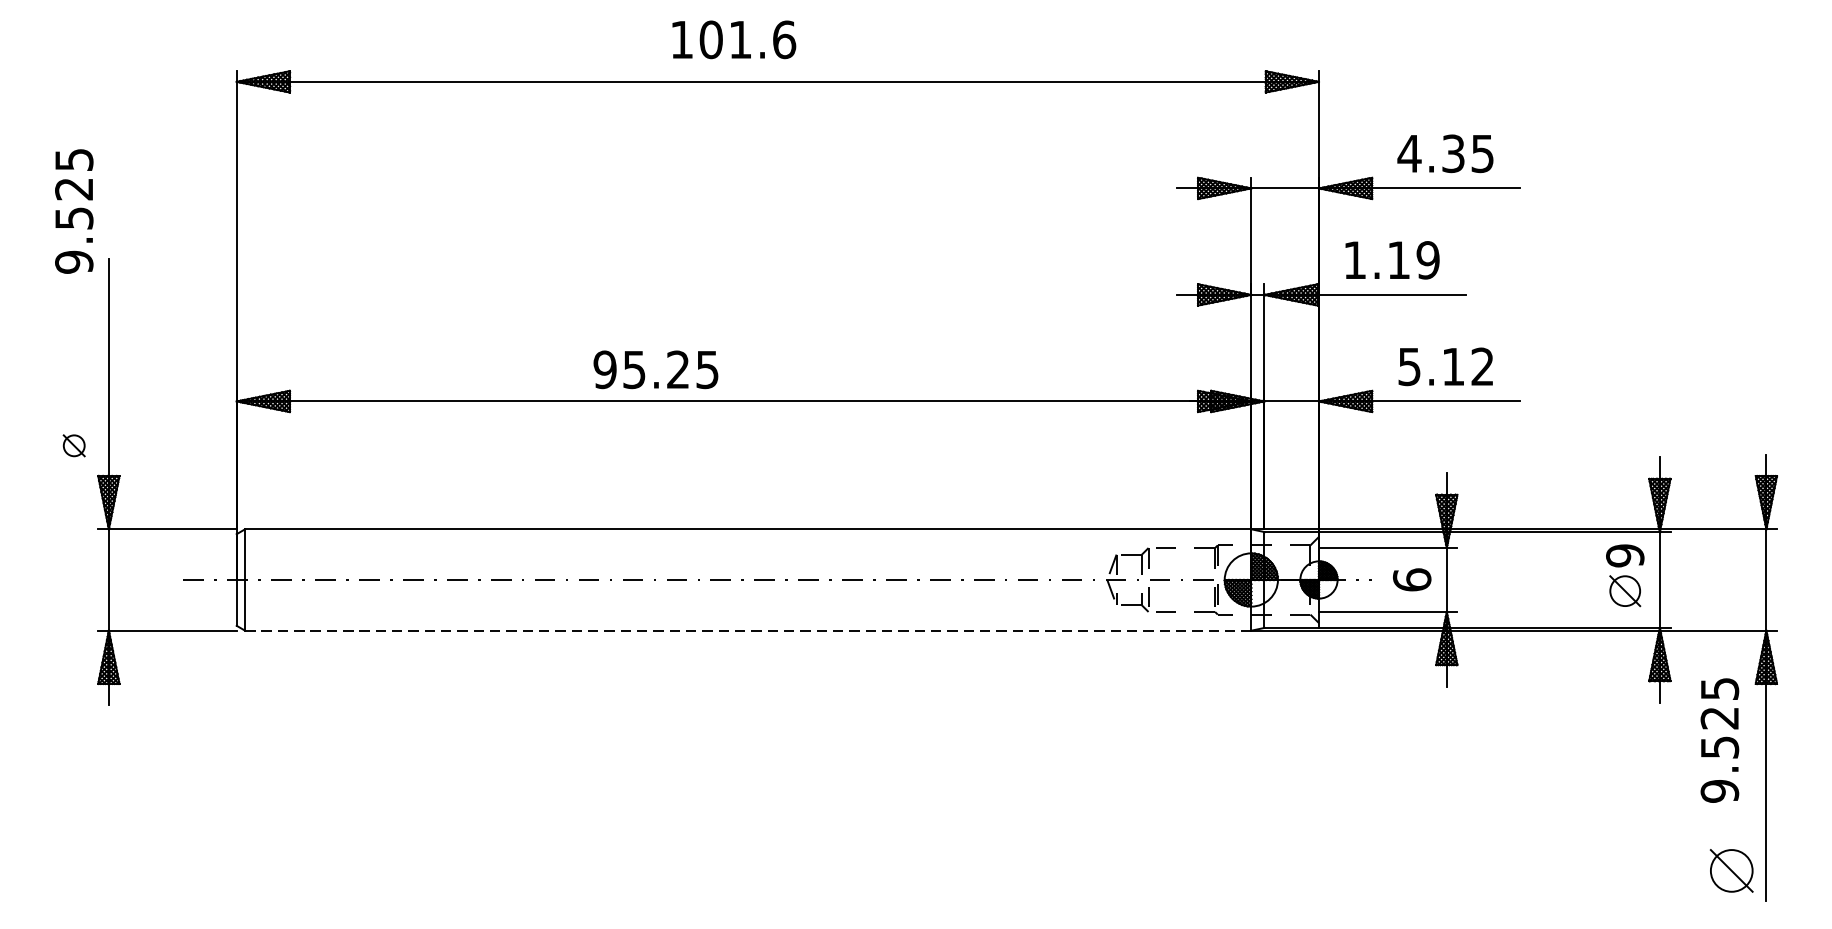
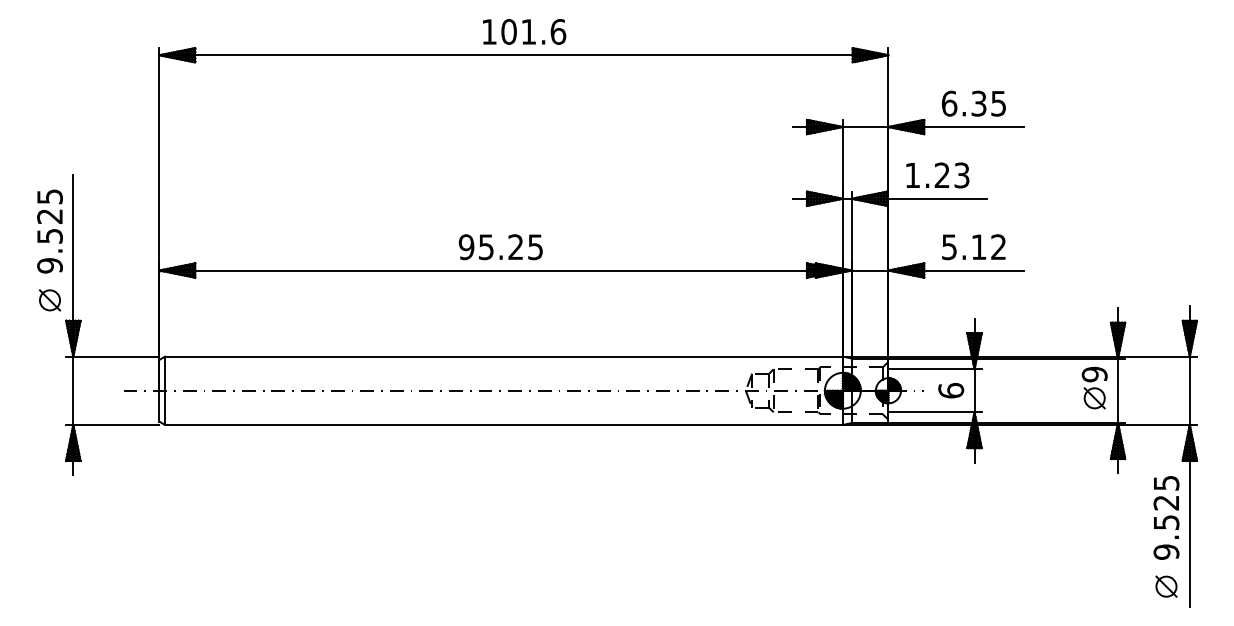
text: (734, 39) -> (524, 31), moved
text: (1409, 153) -> (949, 103), 4.35 -> 6.35
text: (73, 211) -> (49, 231), moved
text: (1412, 260) -> (951, 175), 1.19 -> 1.23
text: (655, 370) -> (500, 247), moved
part: (73, 445) -> (49, 300), size x1.43
line: (747, 630) -> (503, 424), dashed -> solid
text: (1719, 739) -> (1166, 517), moved
part: (1731, 870) -> (1166, 586), size x0.71

